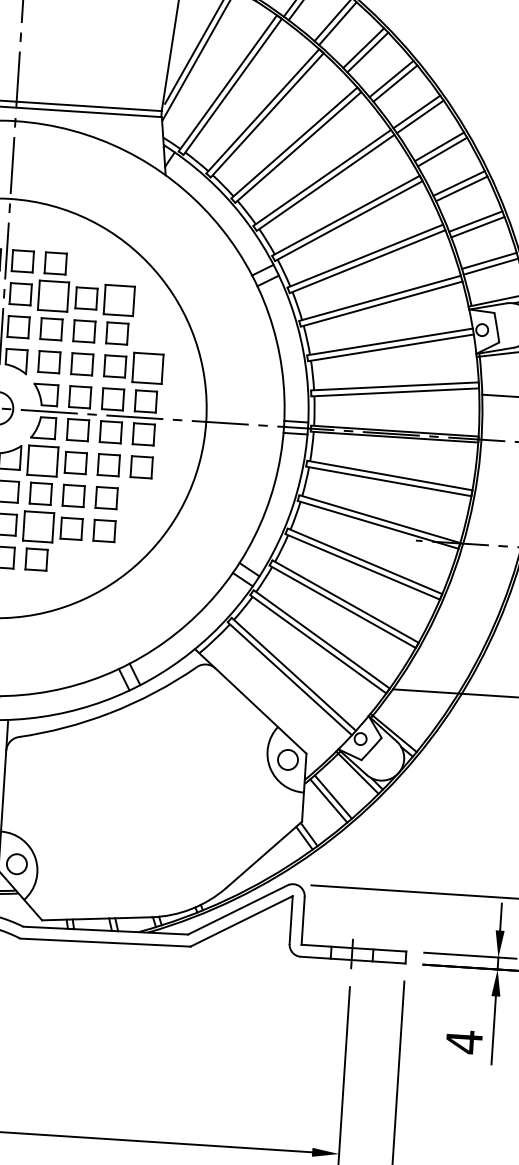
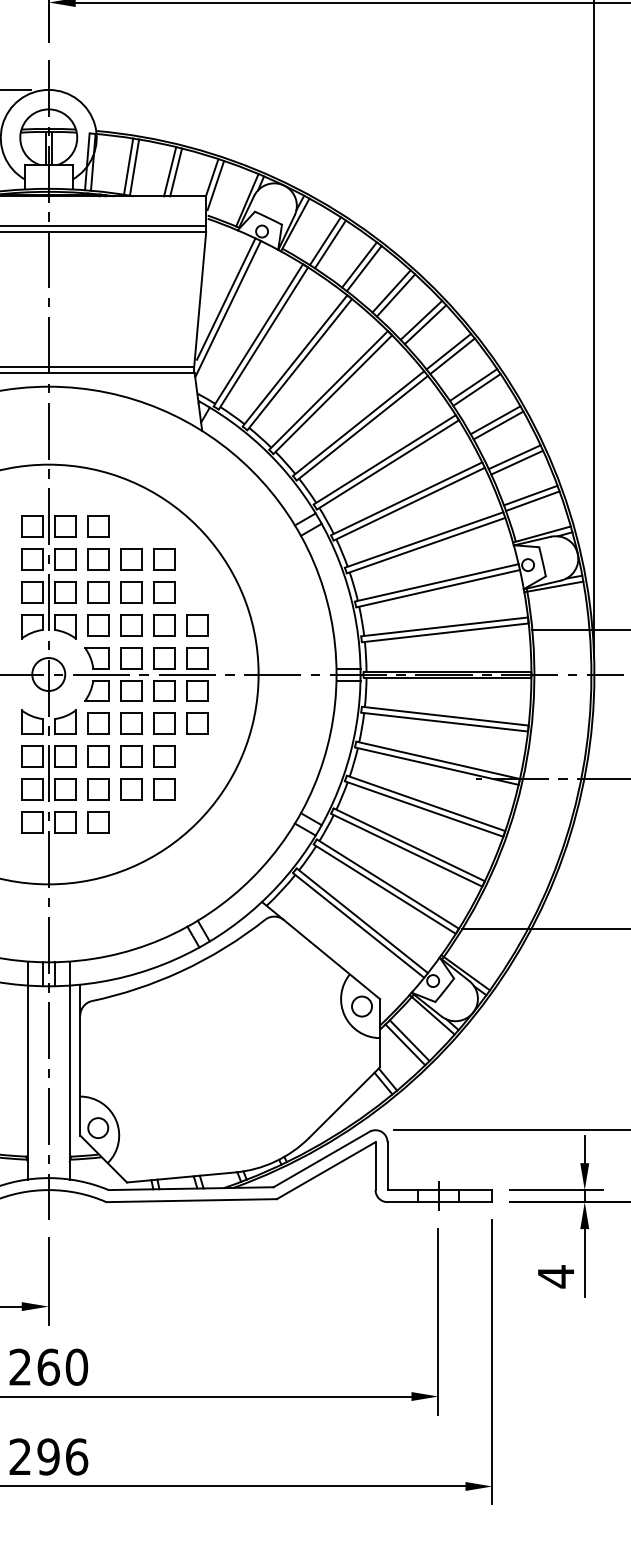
part: (53, 296) -> (98, 559), size x0.71
part: (119, 301) -> (164, 559), size x0.71
part: (148, 369) -> (197, 625), size x0.71
part: (43, 460) -> (98, 723), size x0.71
part: (39, 526) -> (98, 789), size x0.71

